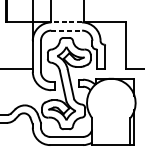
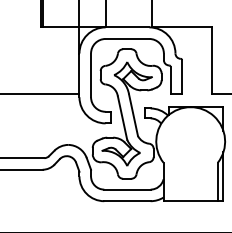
line: (66, 22) -> (127, 27), dashed -> solid
line: (66, 30) -> (127, 38), dashed -> solid

